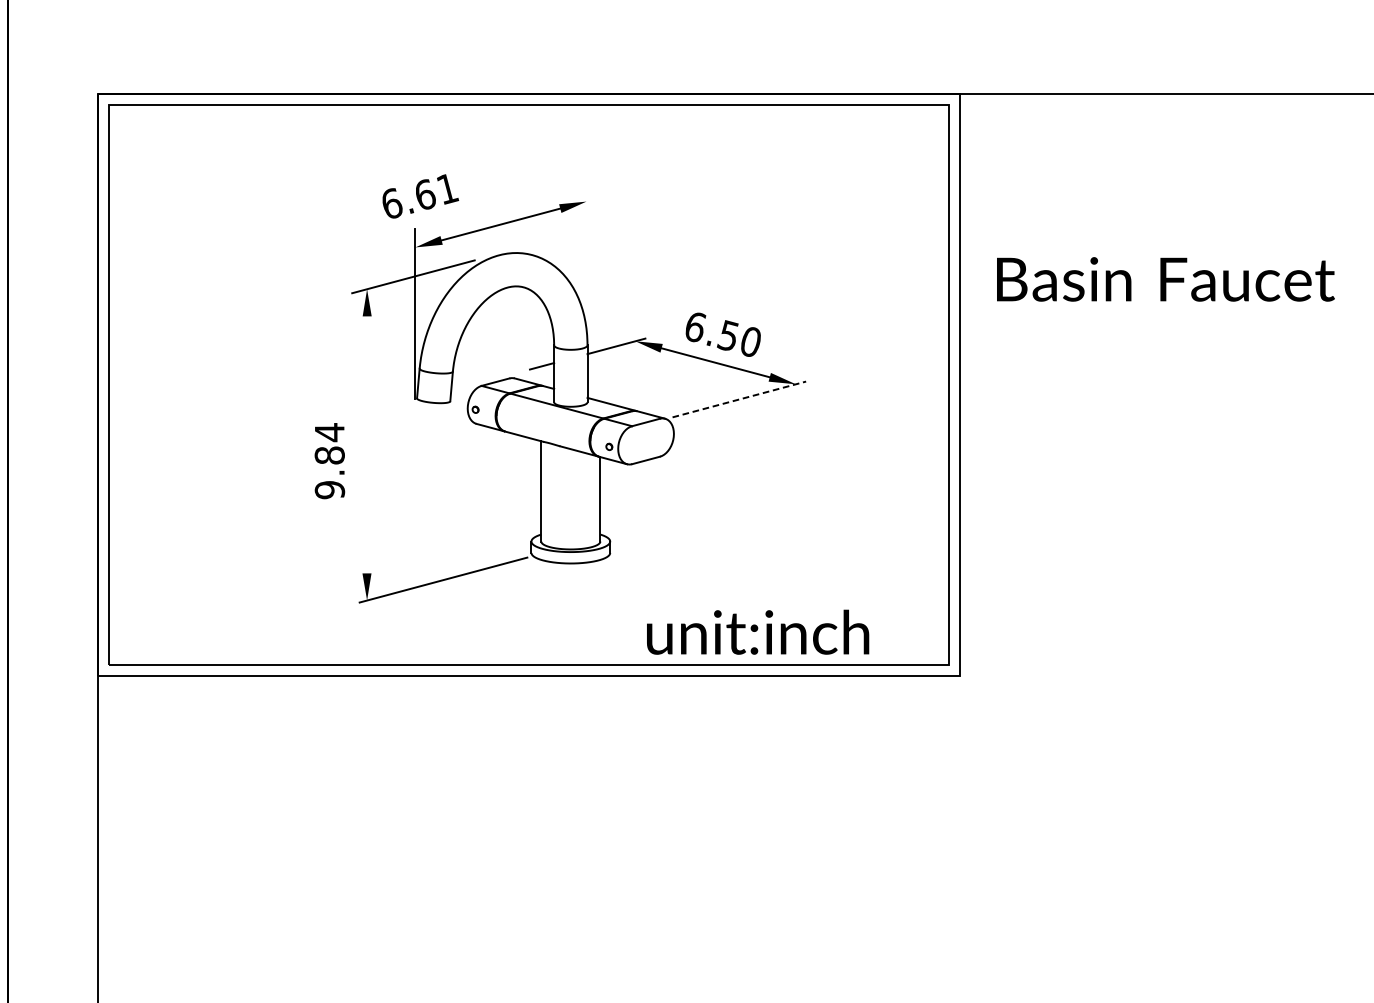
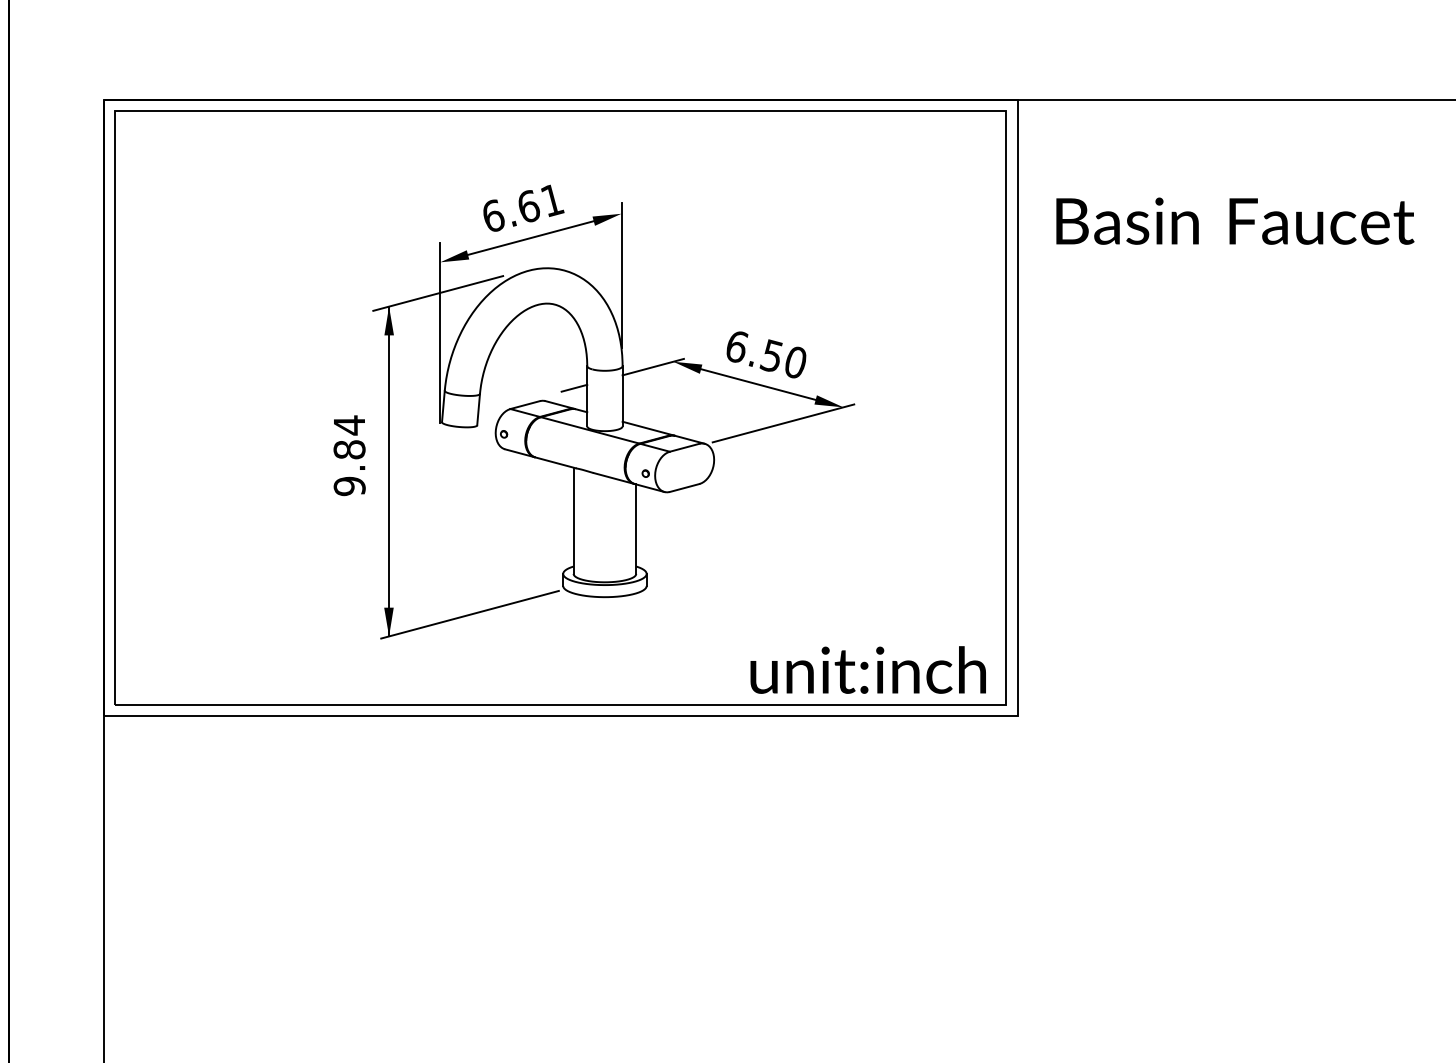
text: (420, 195) -> (523, 207), moved
line: (586, 259) -> (621, 275), added
text: (1166, 278) -> (1235, 220), moved
line: (739, 399) -> (783, 423), dashed -> solid
line: (367, 444) -> (389, 471), added
text: (329, 460) -> (349, 455), moved
text: (757, 631) -> (867, 669), moved

